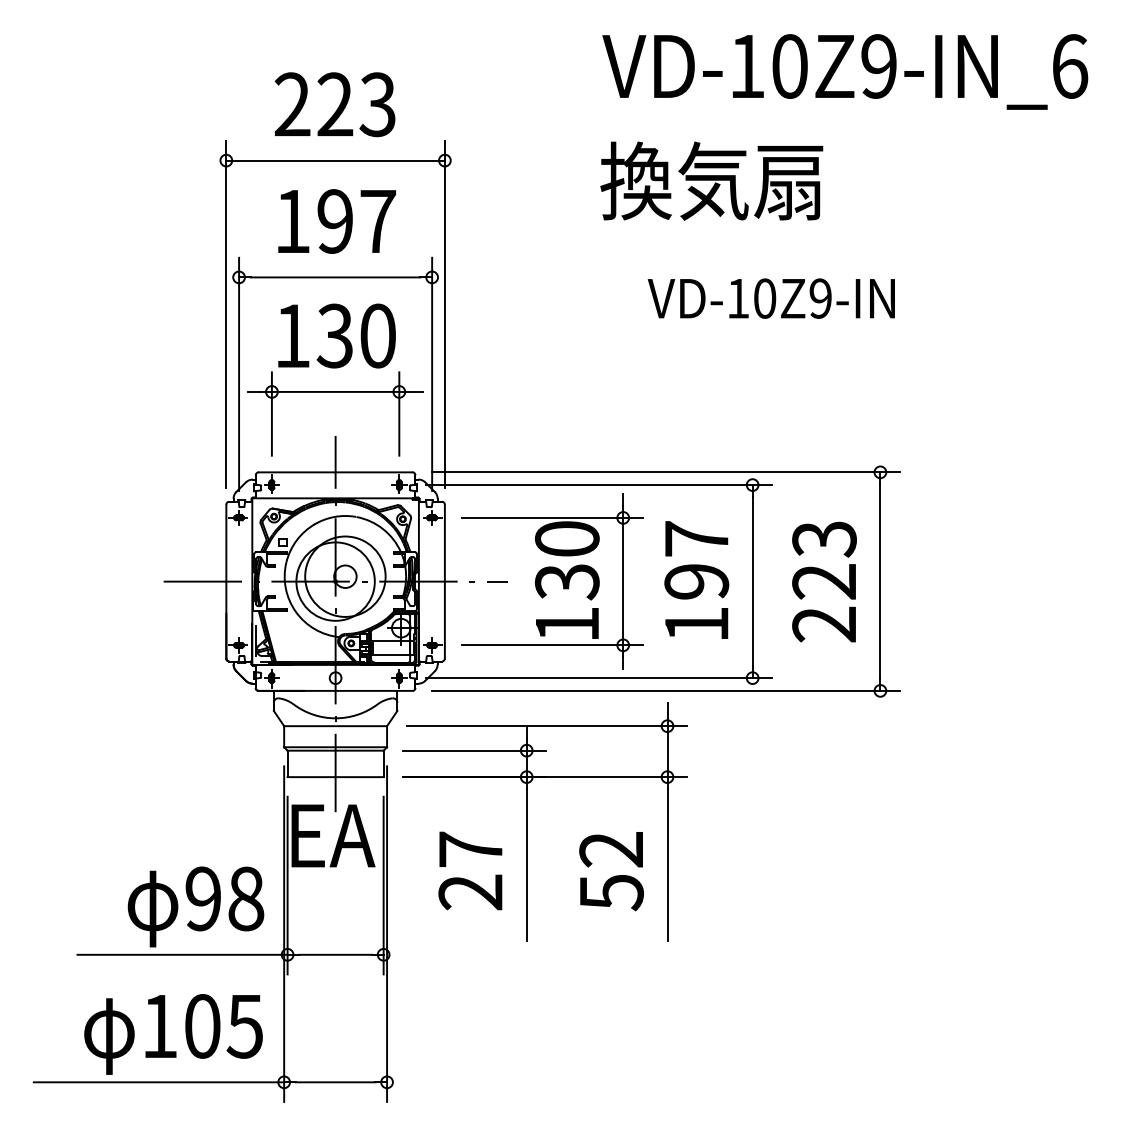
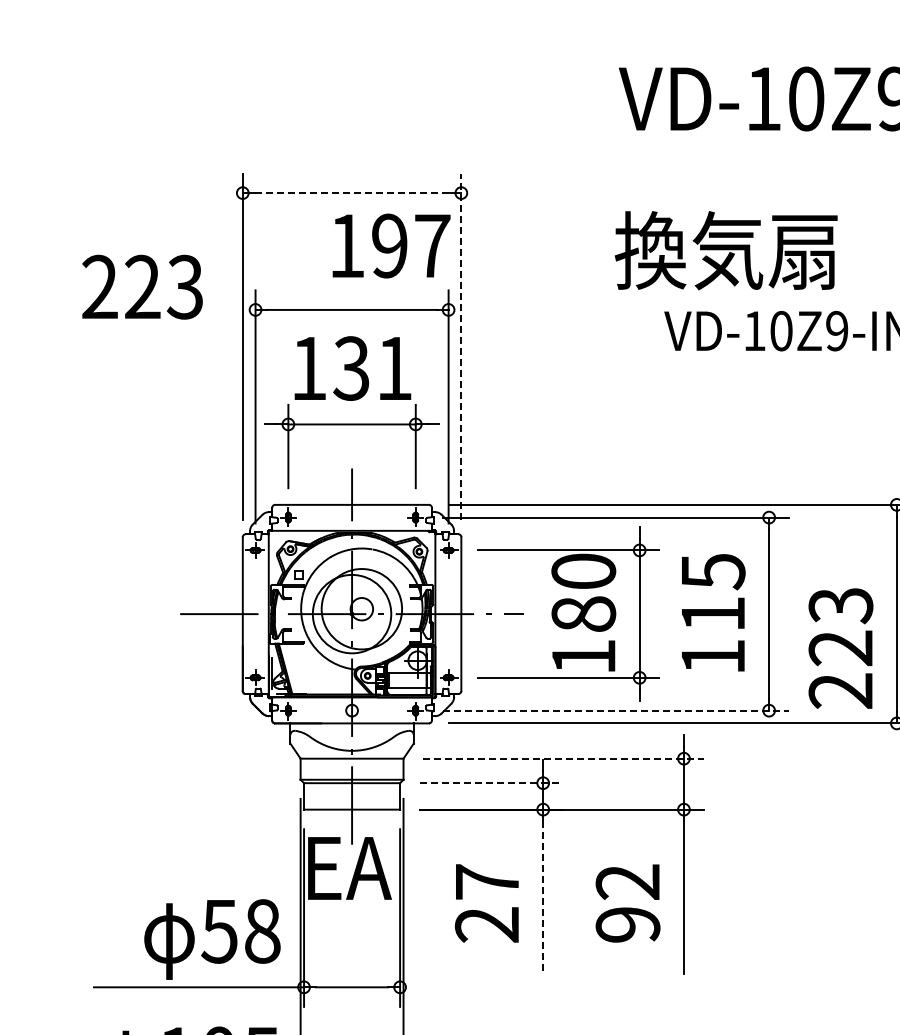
text: (334, 104) -> (141, 287), moved
line: (335, 160) -> (351, 193), solid -> dashed
text: (711, 180) -> (725, 250), moved
text: (336, 221) -> (390, 246), moved
line: (444, 313) -> (460, 346), solid -> dashed
text: (377, 335) -> (393, 368), 130 -> 131
text: (696, 560) -> (712, 593), 197 -> 115
text: (567, 581) -> (583, 614), 130 -> 180
text: (824, 581) -> (840, 648), moved
line: (599, 678) -> (615, 711), solid -> dashed
line: (547, 726) -> (563, 759), solid -> dashed
line: (474, 750) -> (490, 783), solid -> dashed
line: (526, 865) -> (542, 898), solid -> dashed
text: (611, 893) -> (627, 926), 52 -> 92
text: (202, 898) -> (218, 931), 98 -> 58

